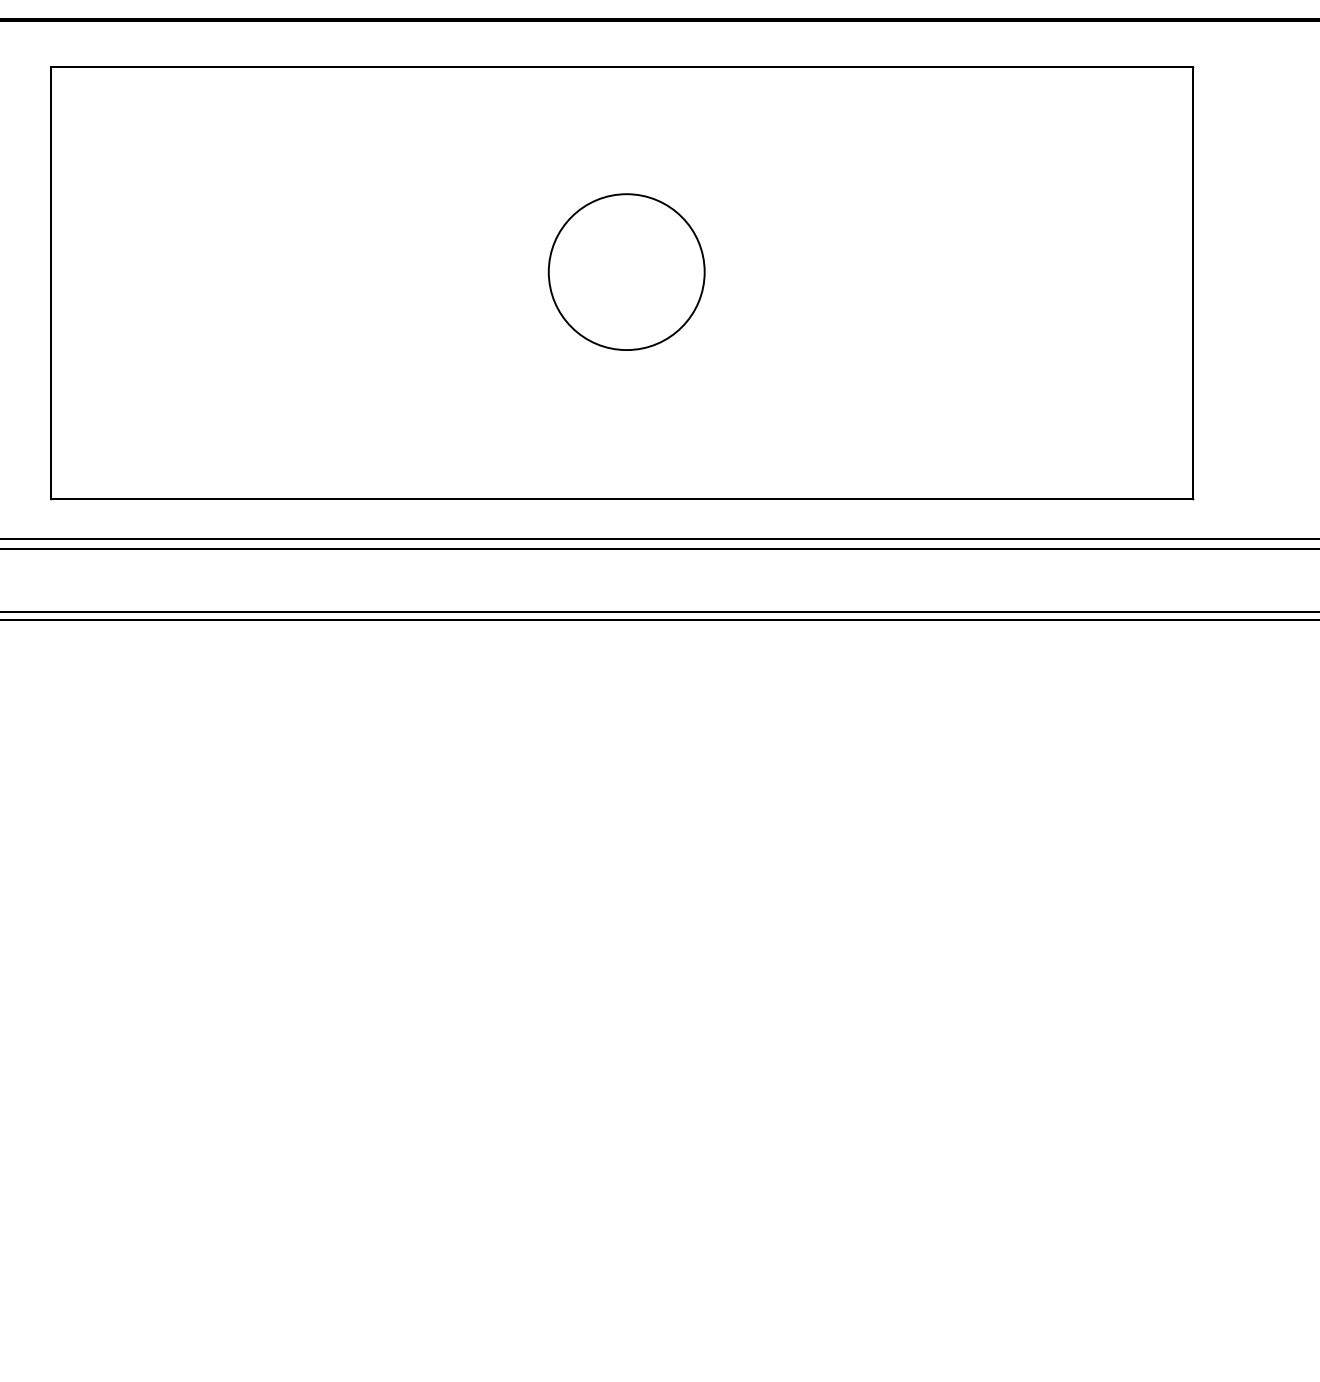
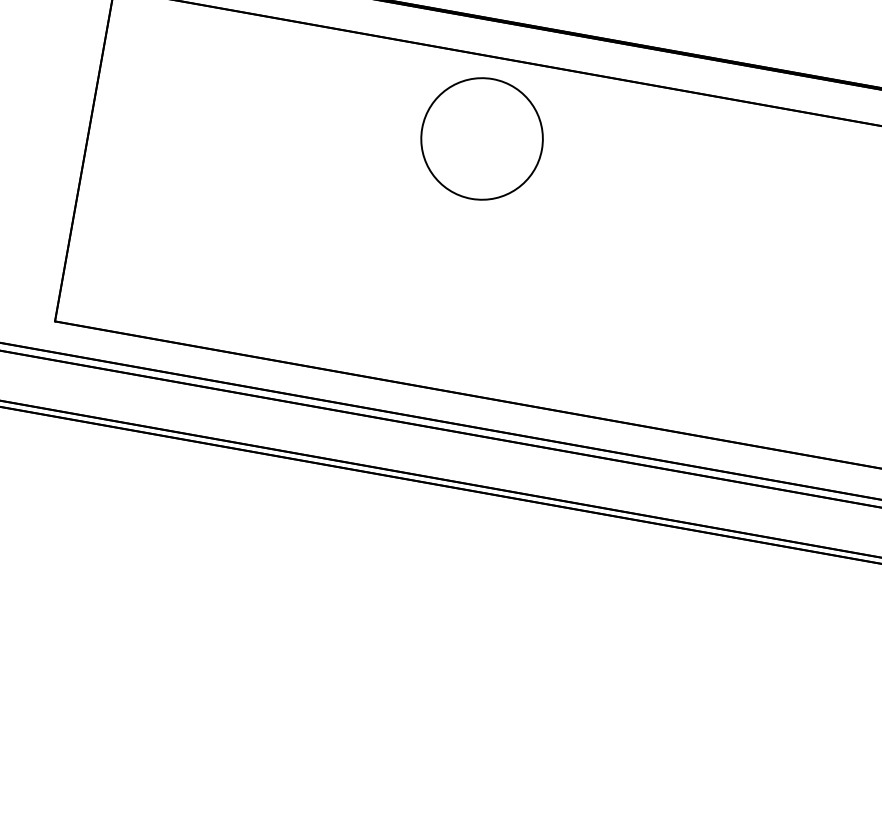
circle: (626, 271) -> (482, 138), moved

